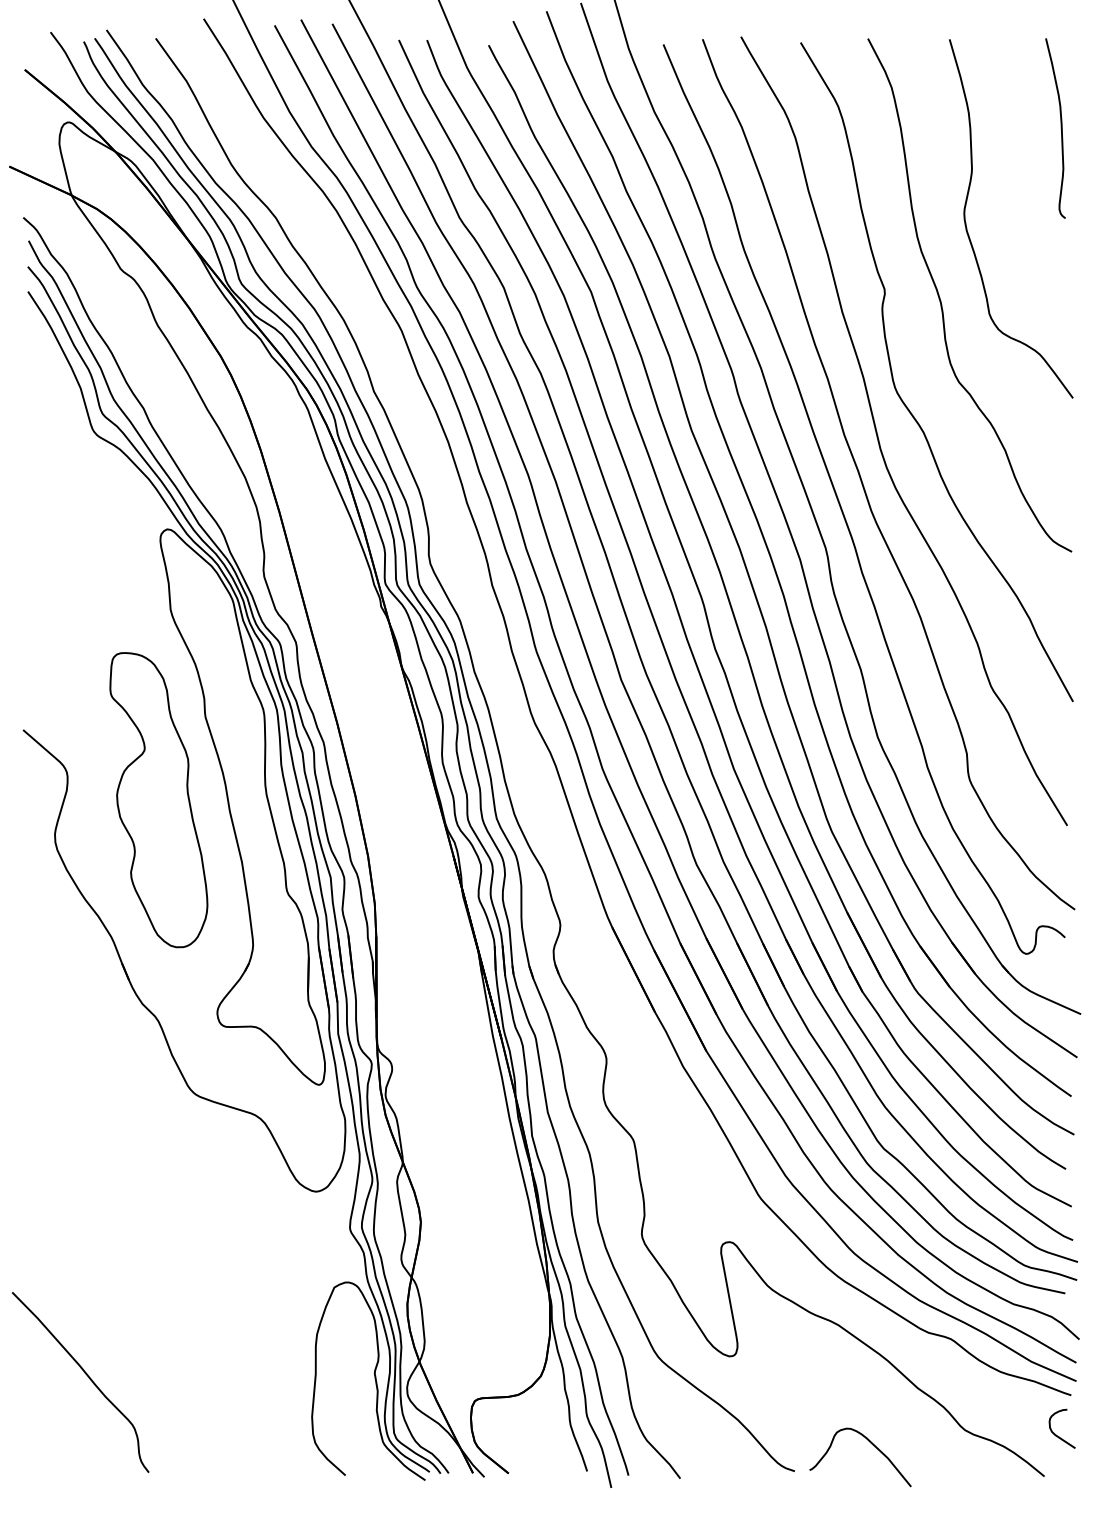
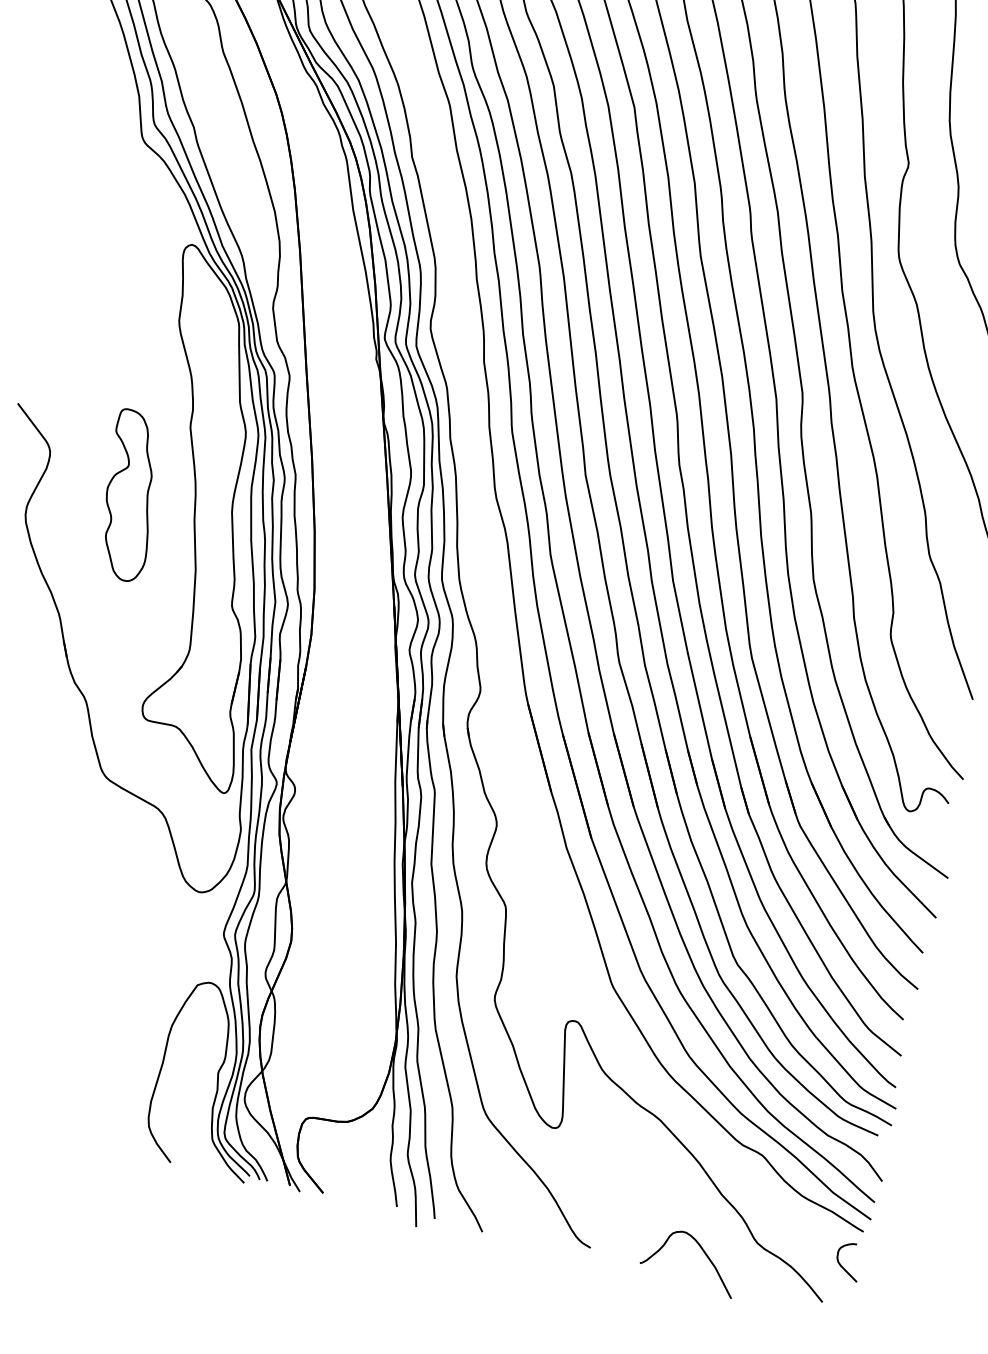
part: (158, 800) -> (130, 496), size x0.6
curve: (872, 1445) -> (703, 1252), moved

